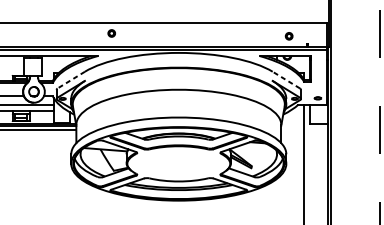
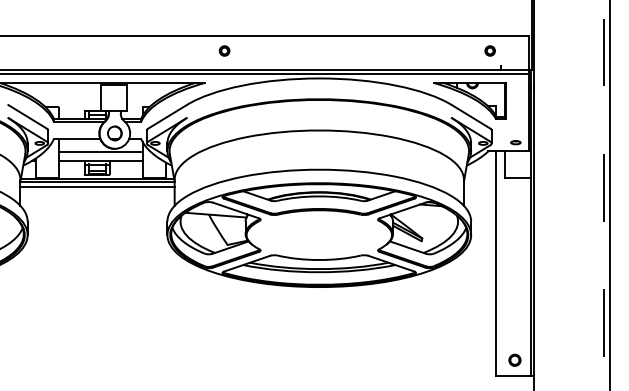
part: (288, 35) -> (489, 50), moved
line: (71, 79) -> (167, 116), dashed -> solid
line: (286, 79) -> (471, 116), dashed -> solid

